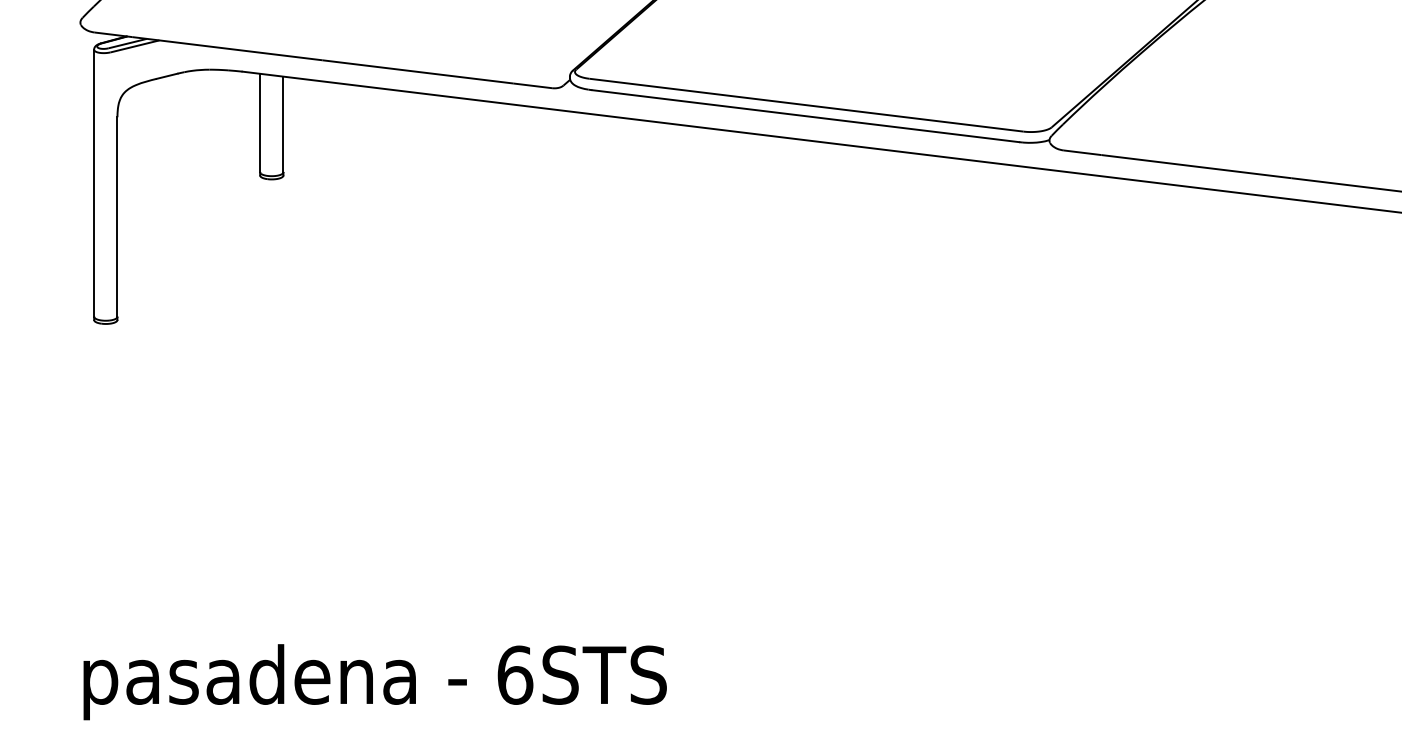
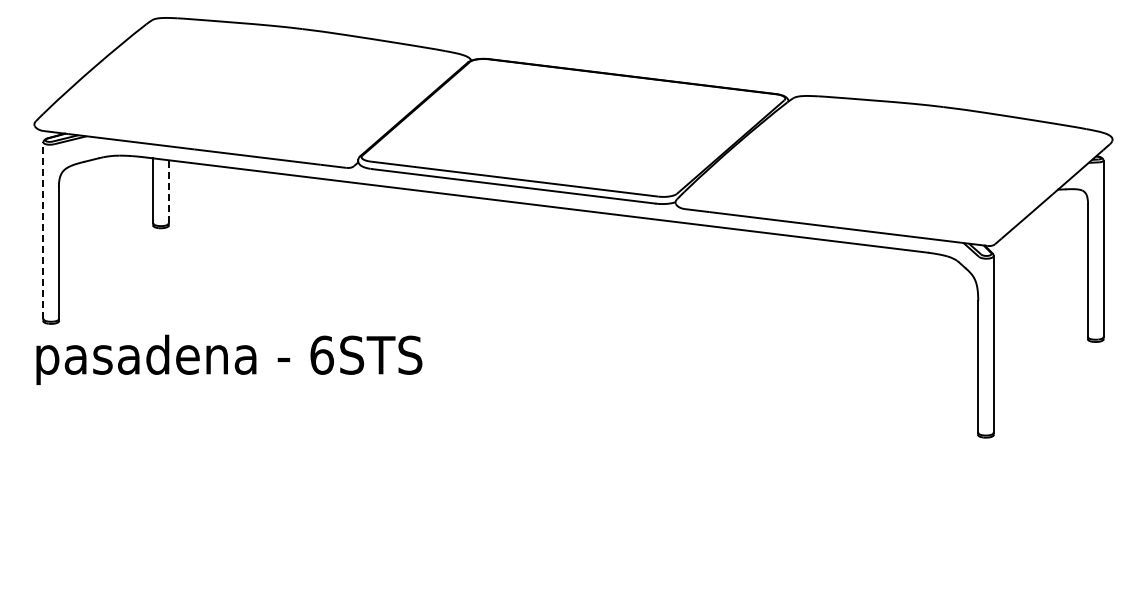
line: (283, 123) -> (168, 191), solid -> dashed
line: (94, 182) -> (43, 230), solid -> dashed
text: (375, 681) -> (229, 359), moved

